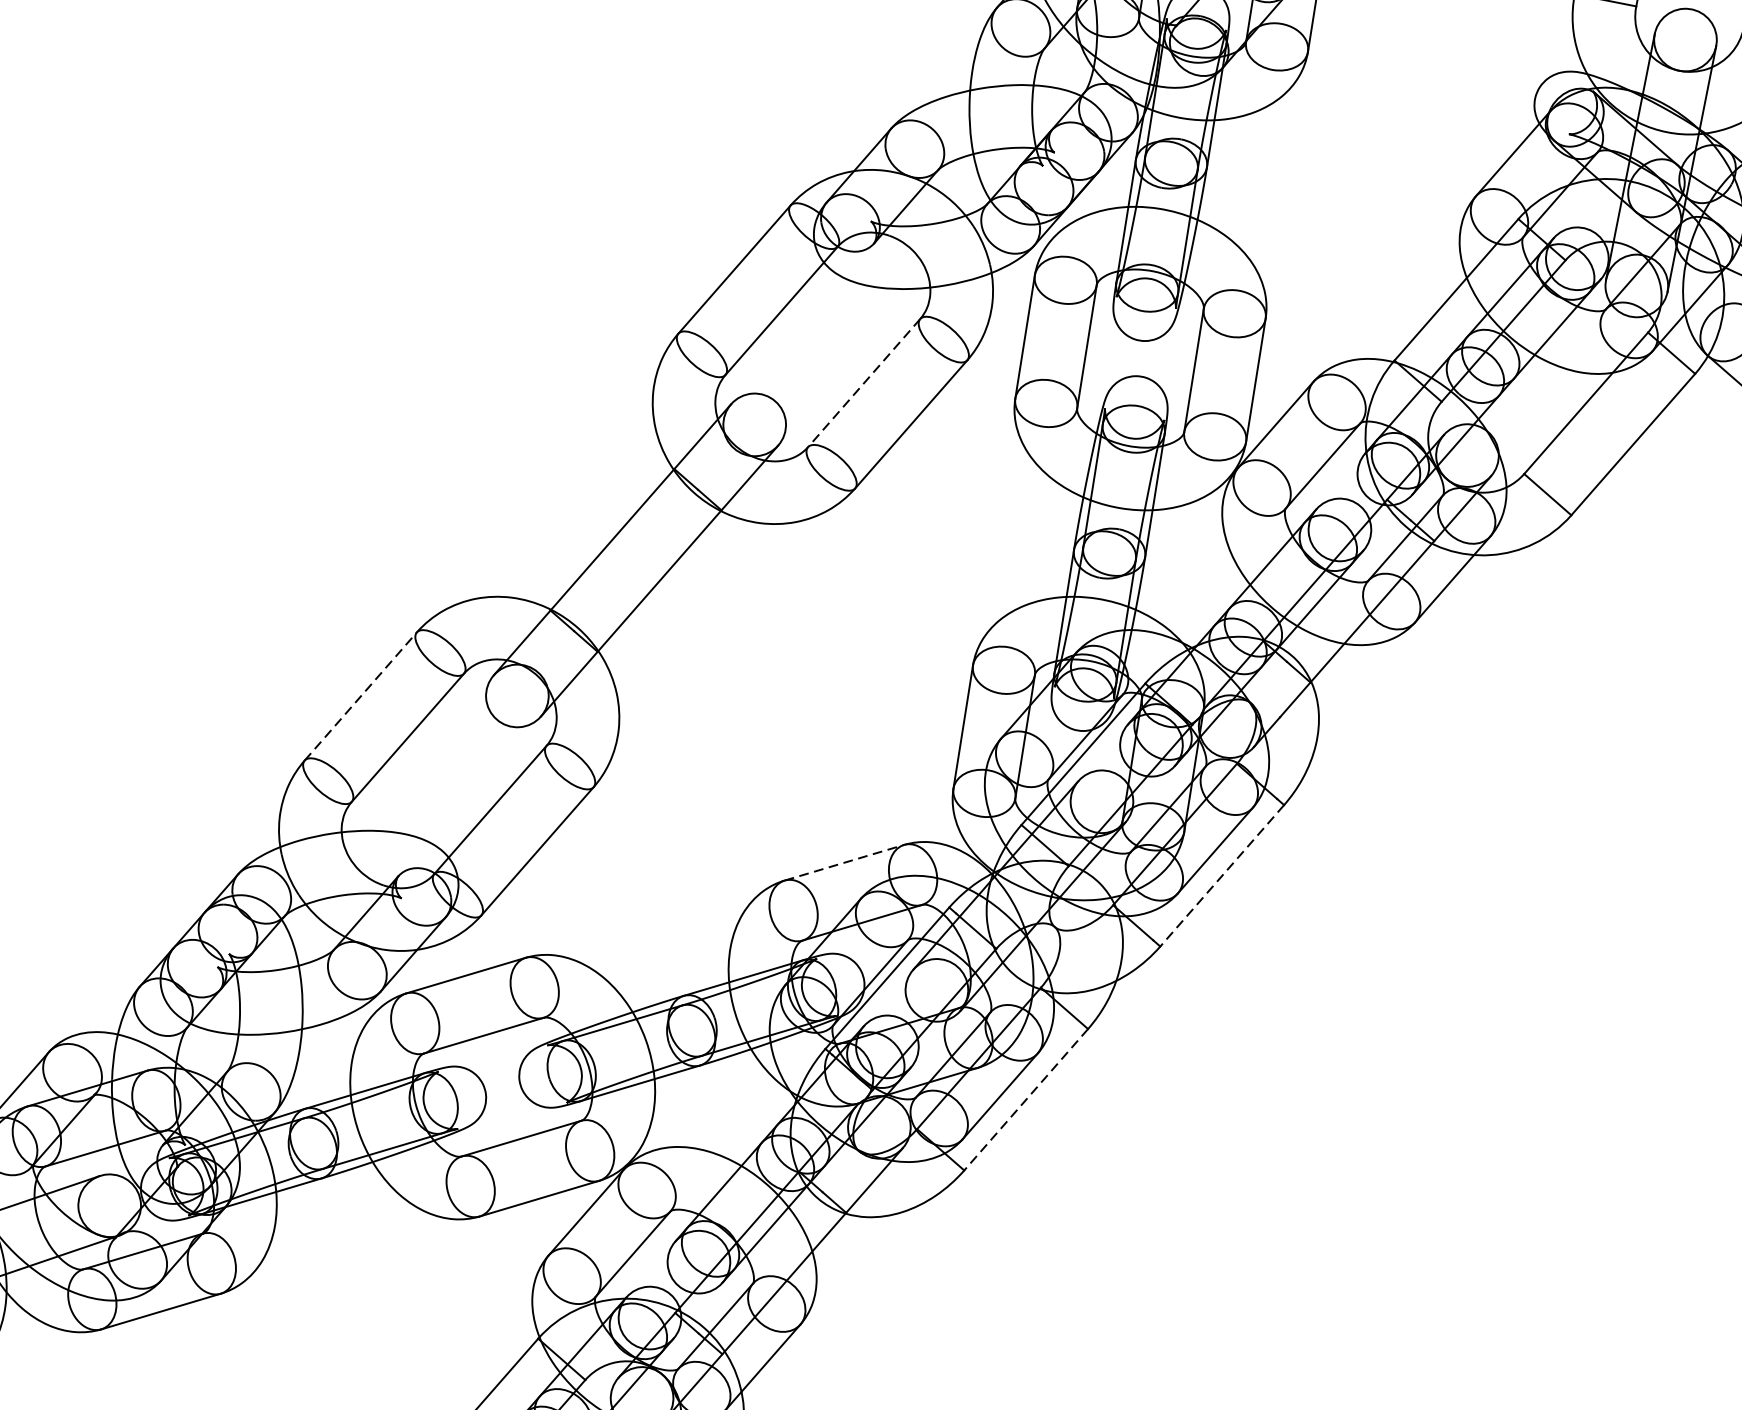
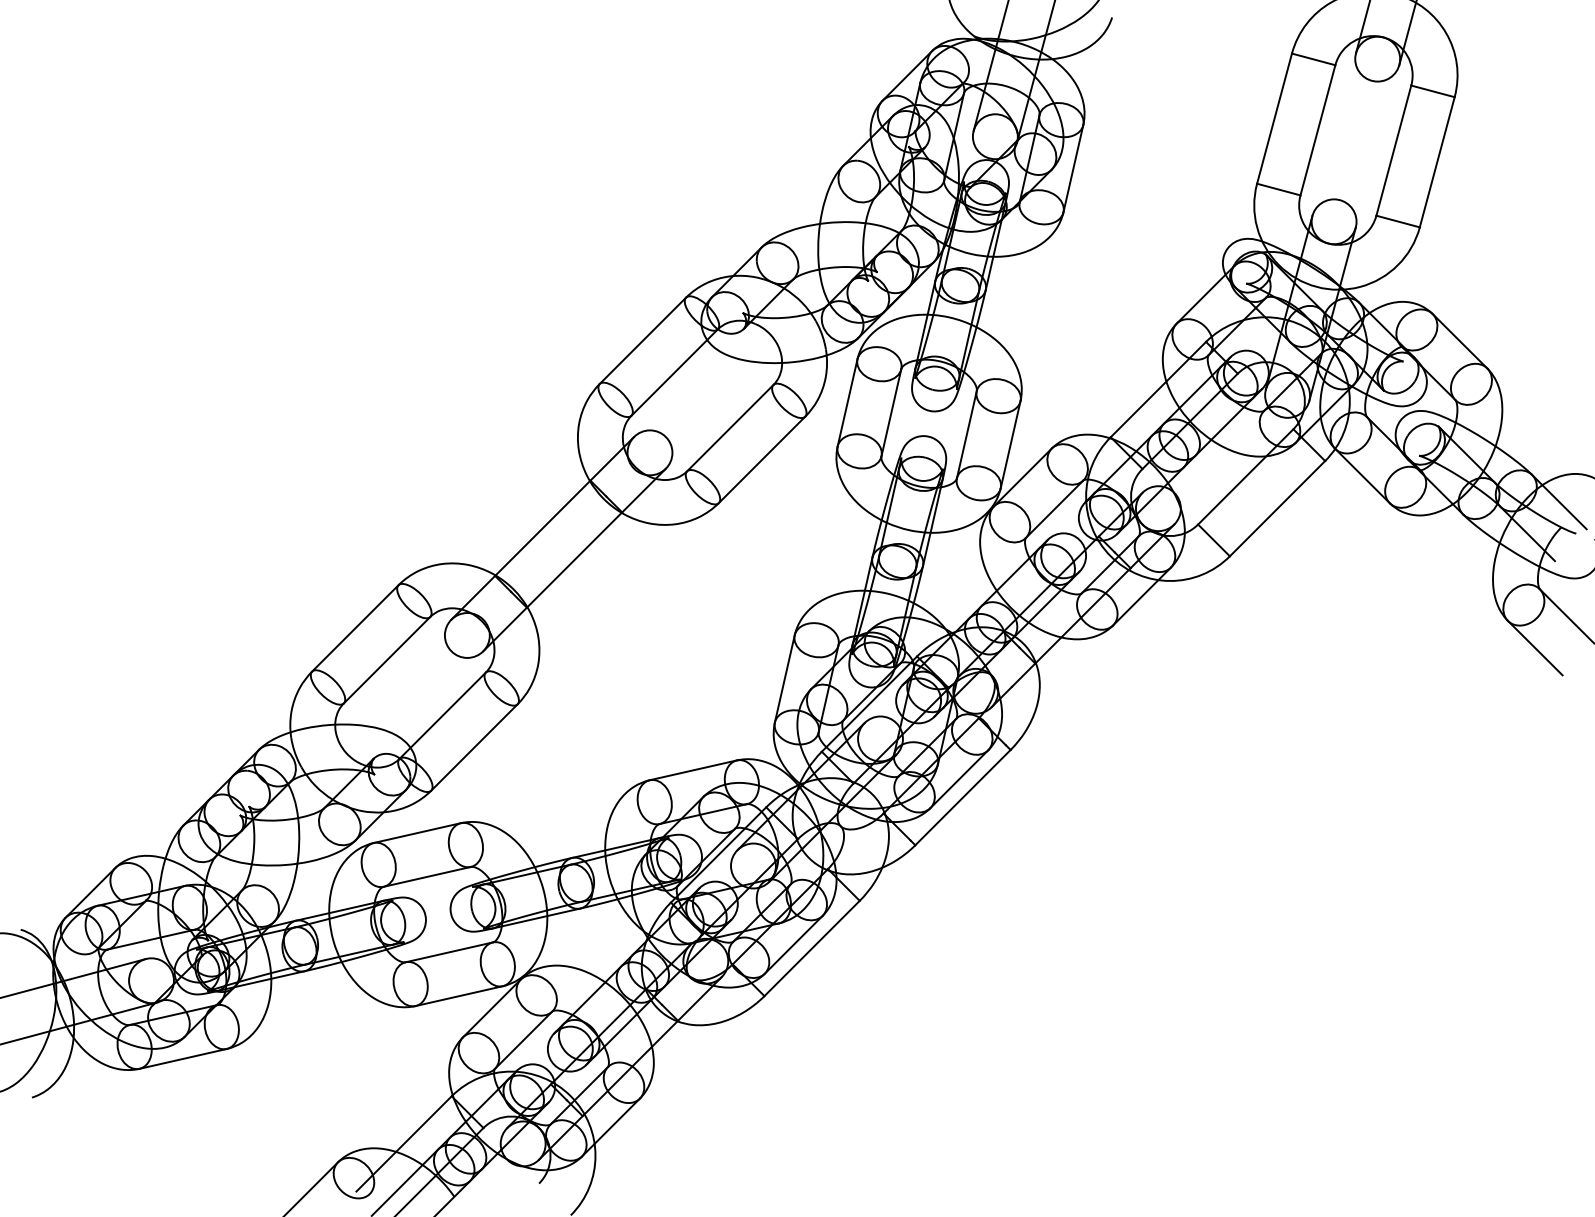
line: (863, 383) -> (729, 428), dashed -> solid
line: (361, 696) -> (355, 628), dashed -> solid
line: (844, 862) -> (693, 770), dashed -> solid
line: (1221, 875) -> (962, 797), dashed -> solid
line: (1025, 1099) -> (811, 948), dashed -> solid

